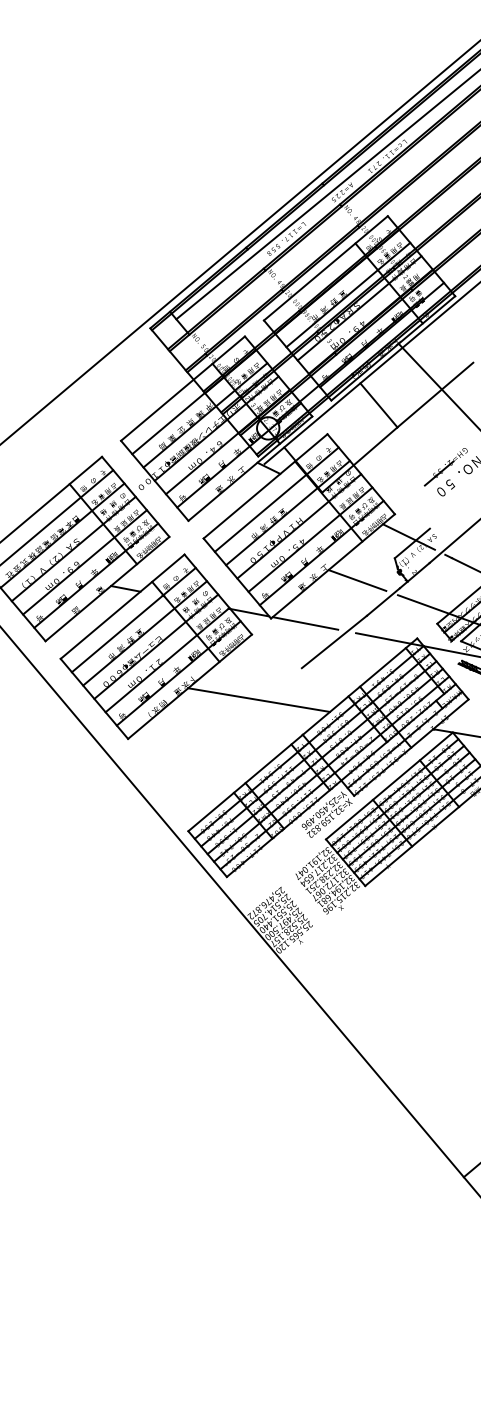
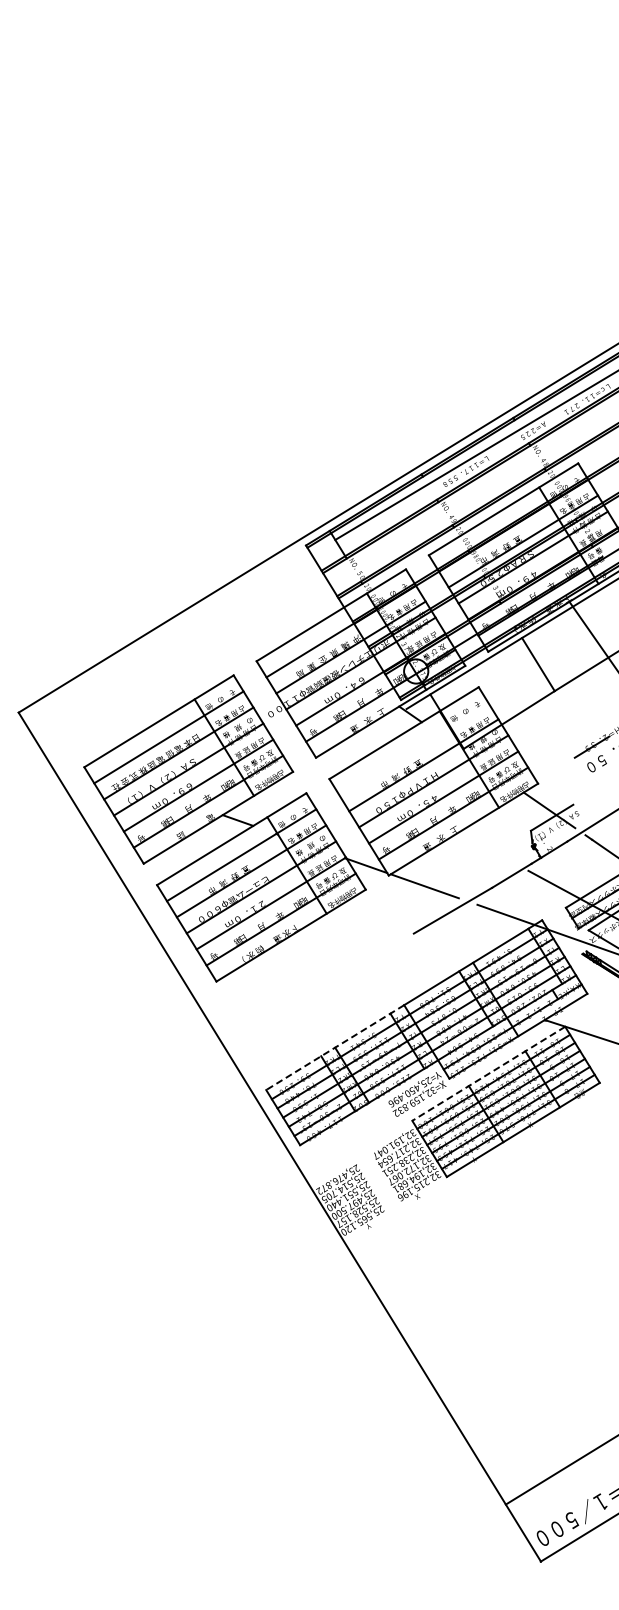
line: (276, 500) -> (413, 749), removed
line: (357, 580) -> (487, 848), removed
line: (259, 699) -> (363, 960), removed
line: (245, 782) -> (335, 1047), solid -> dashed
line: (389, 785) -> (488, 1073), solid -> dashed

